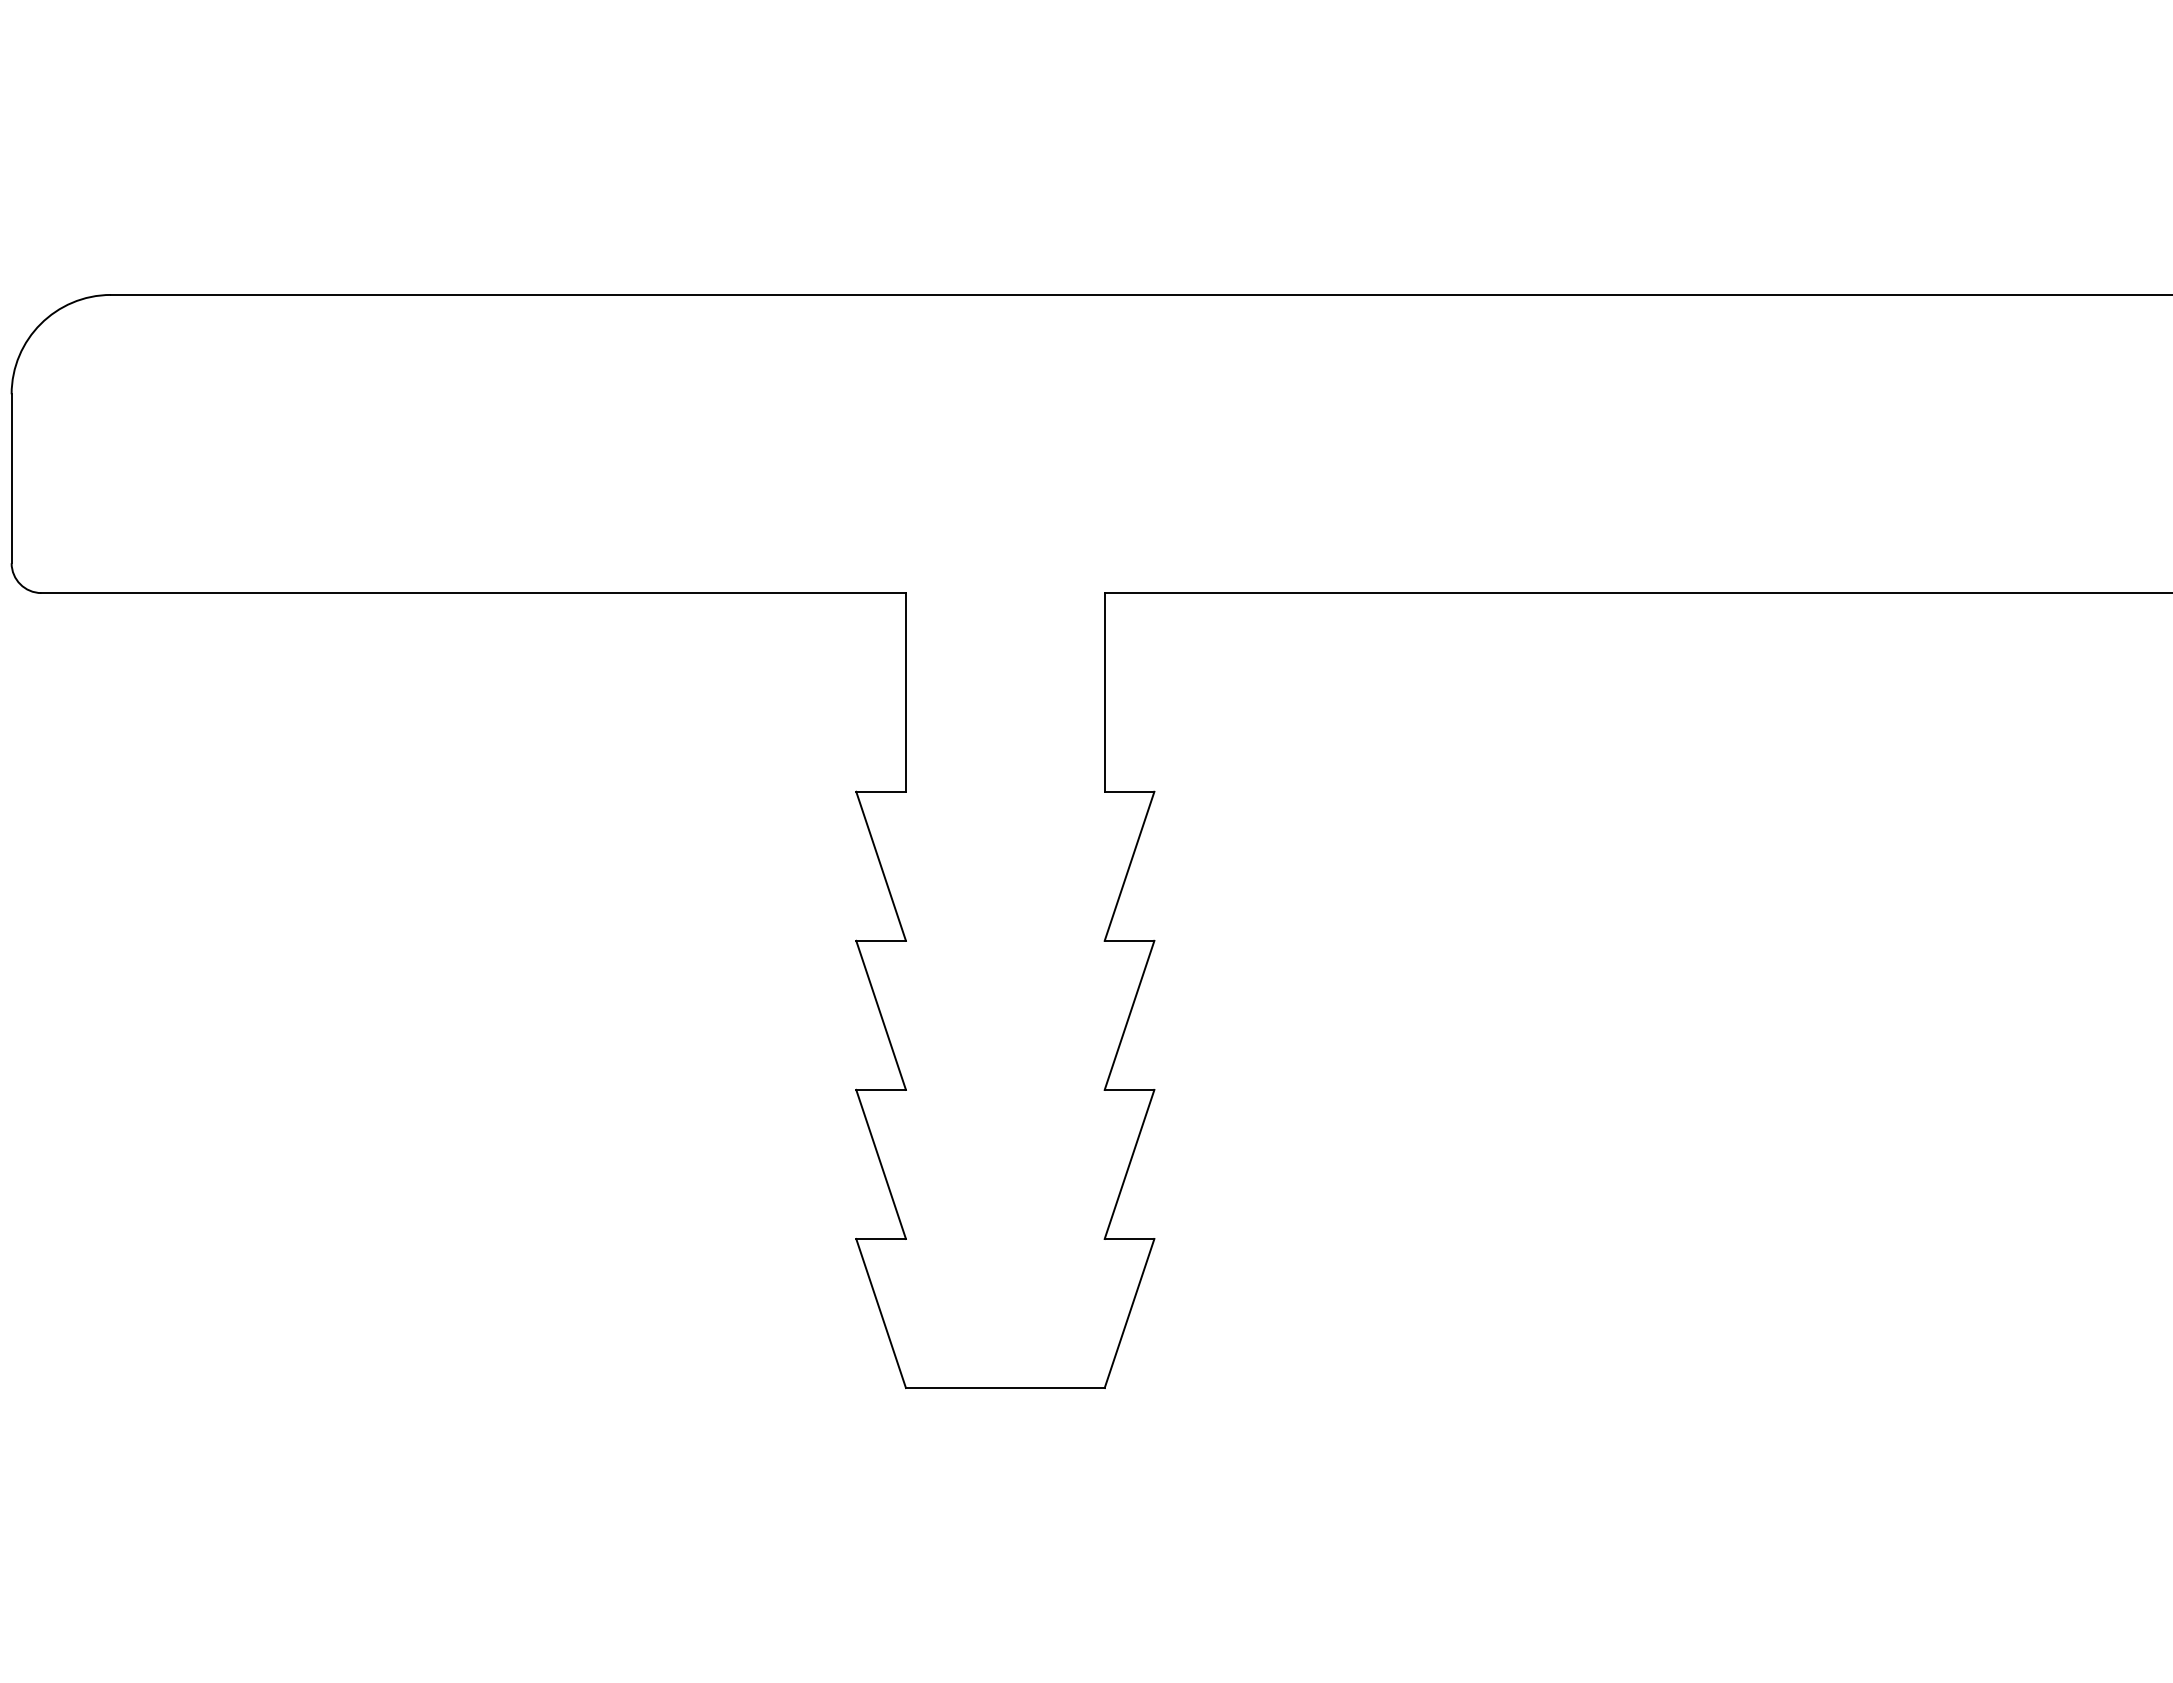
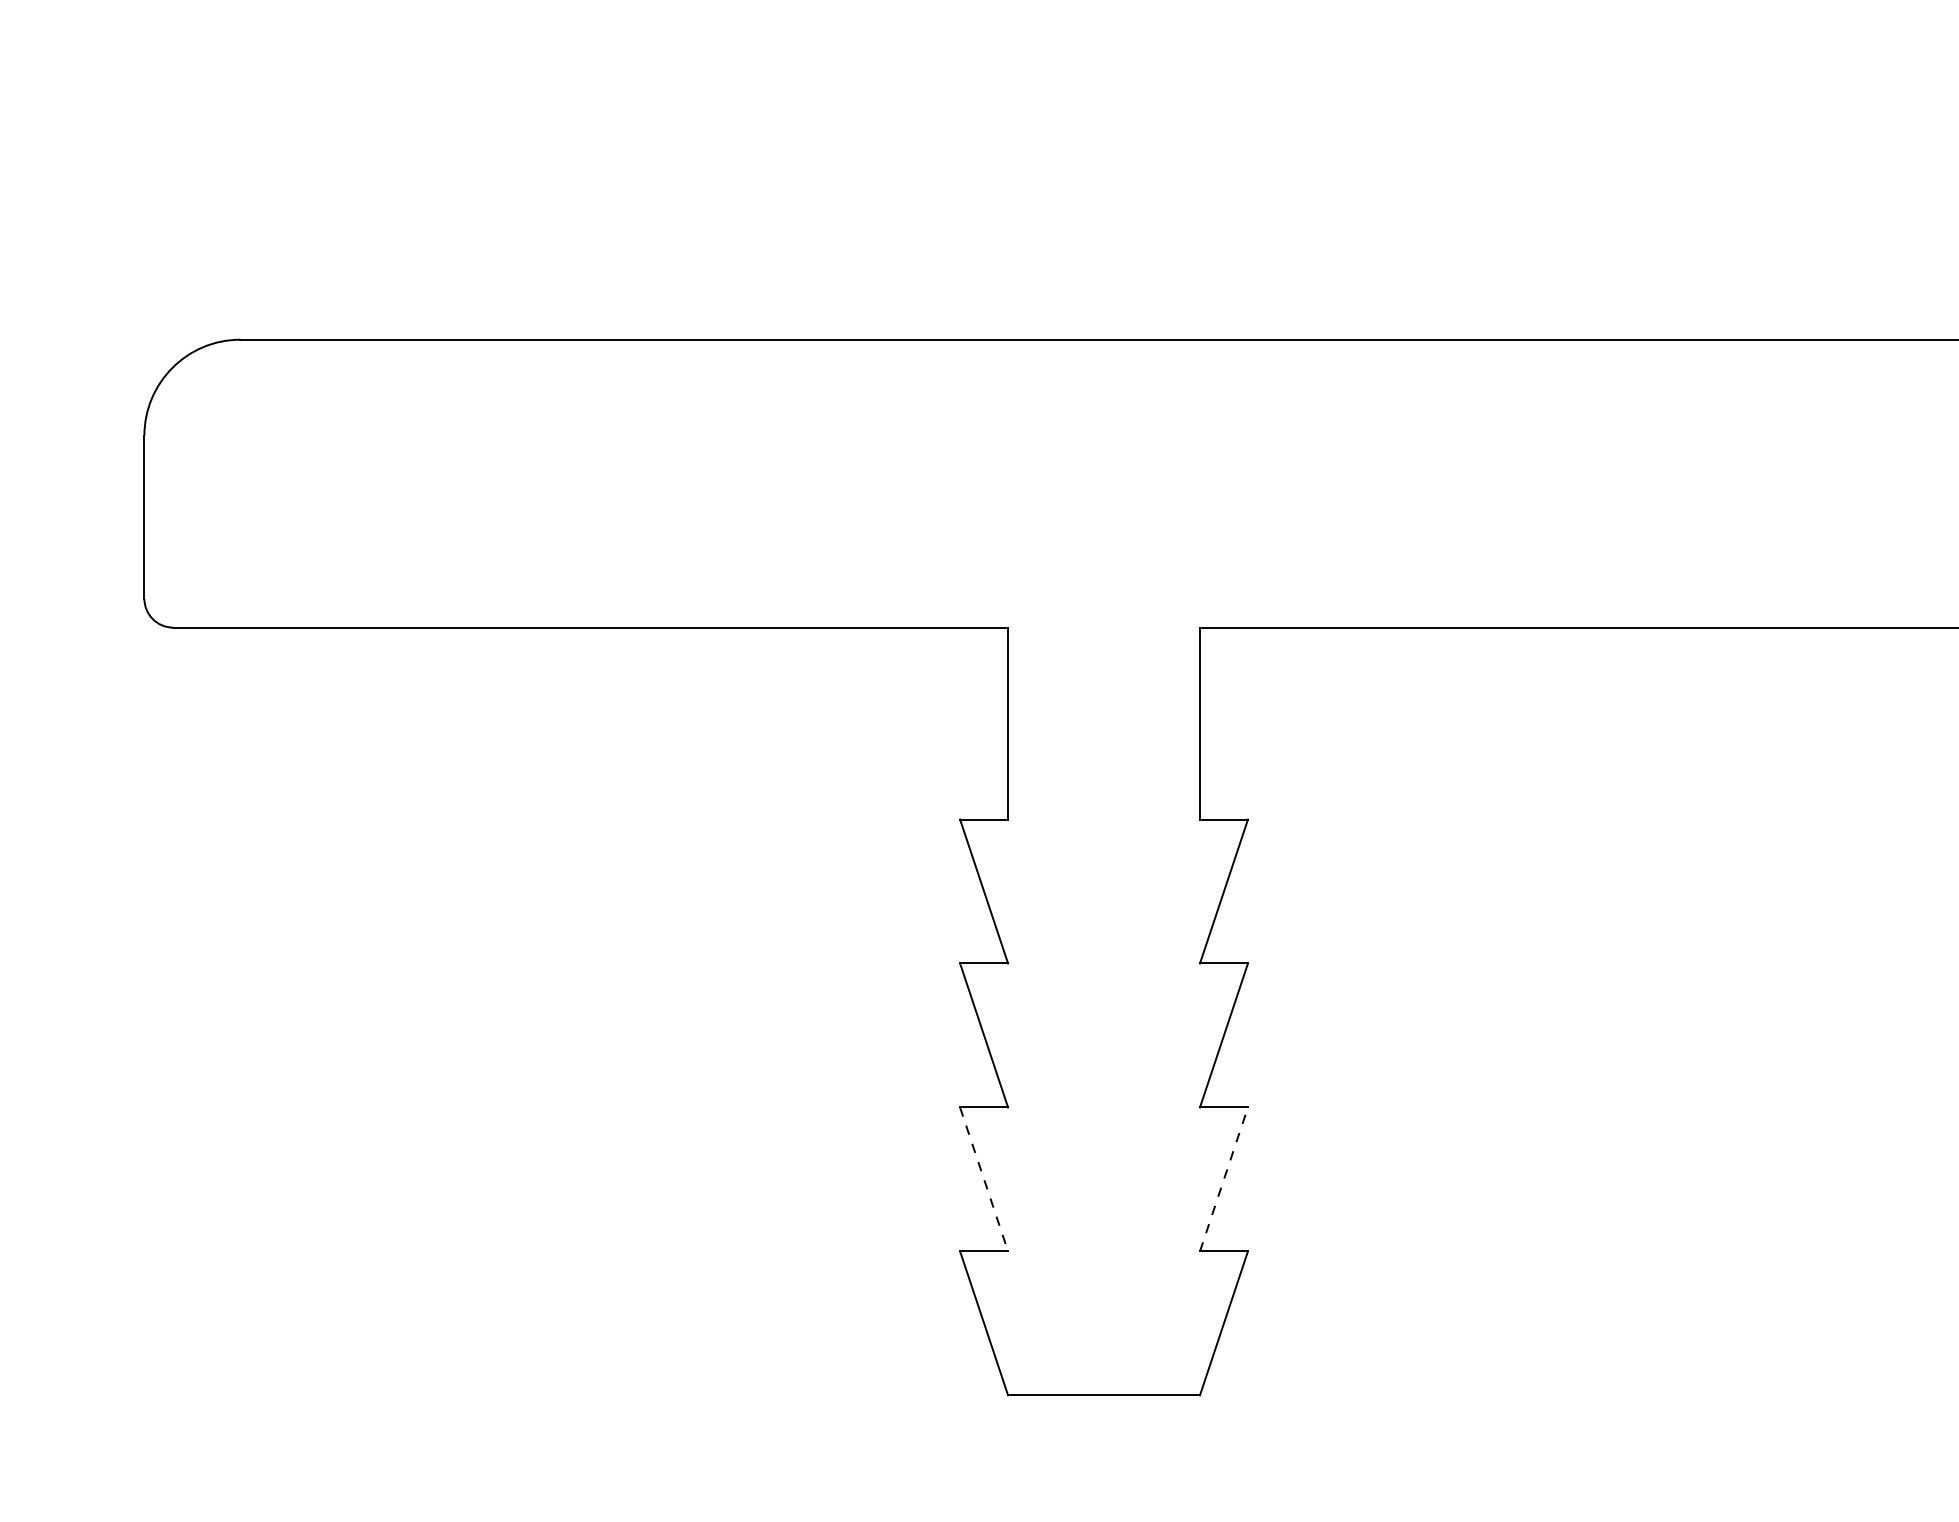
line: (881, 1164) -> (984, 1179), solid -> dashed
line: (1129, 1164) -> (1223, 1179), solid -> dashed

